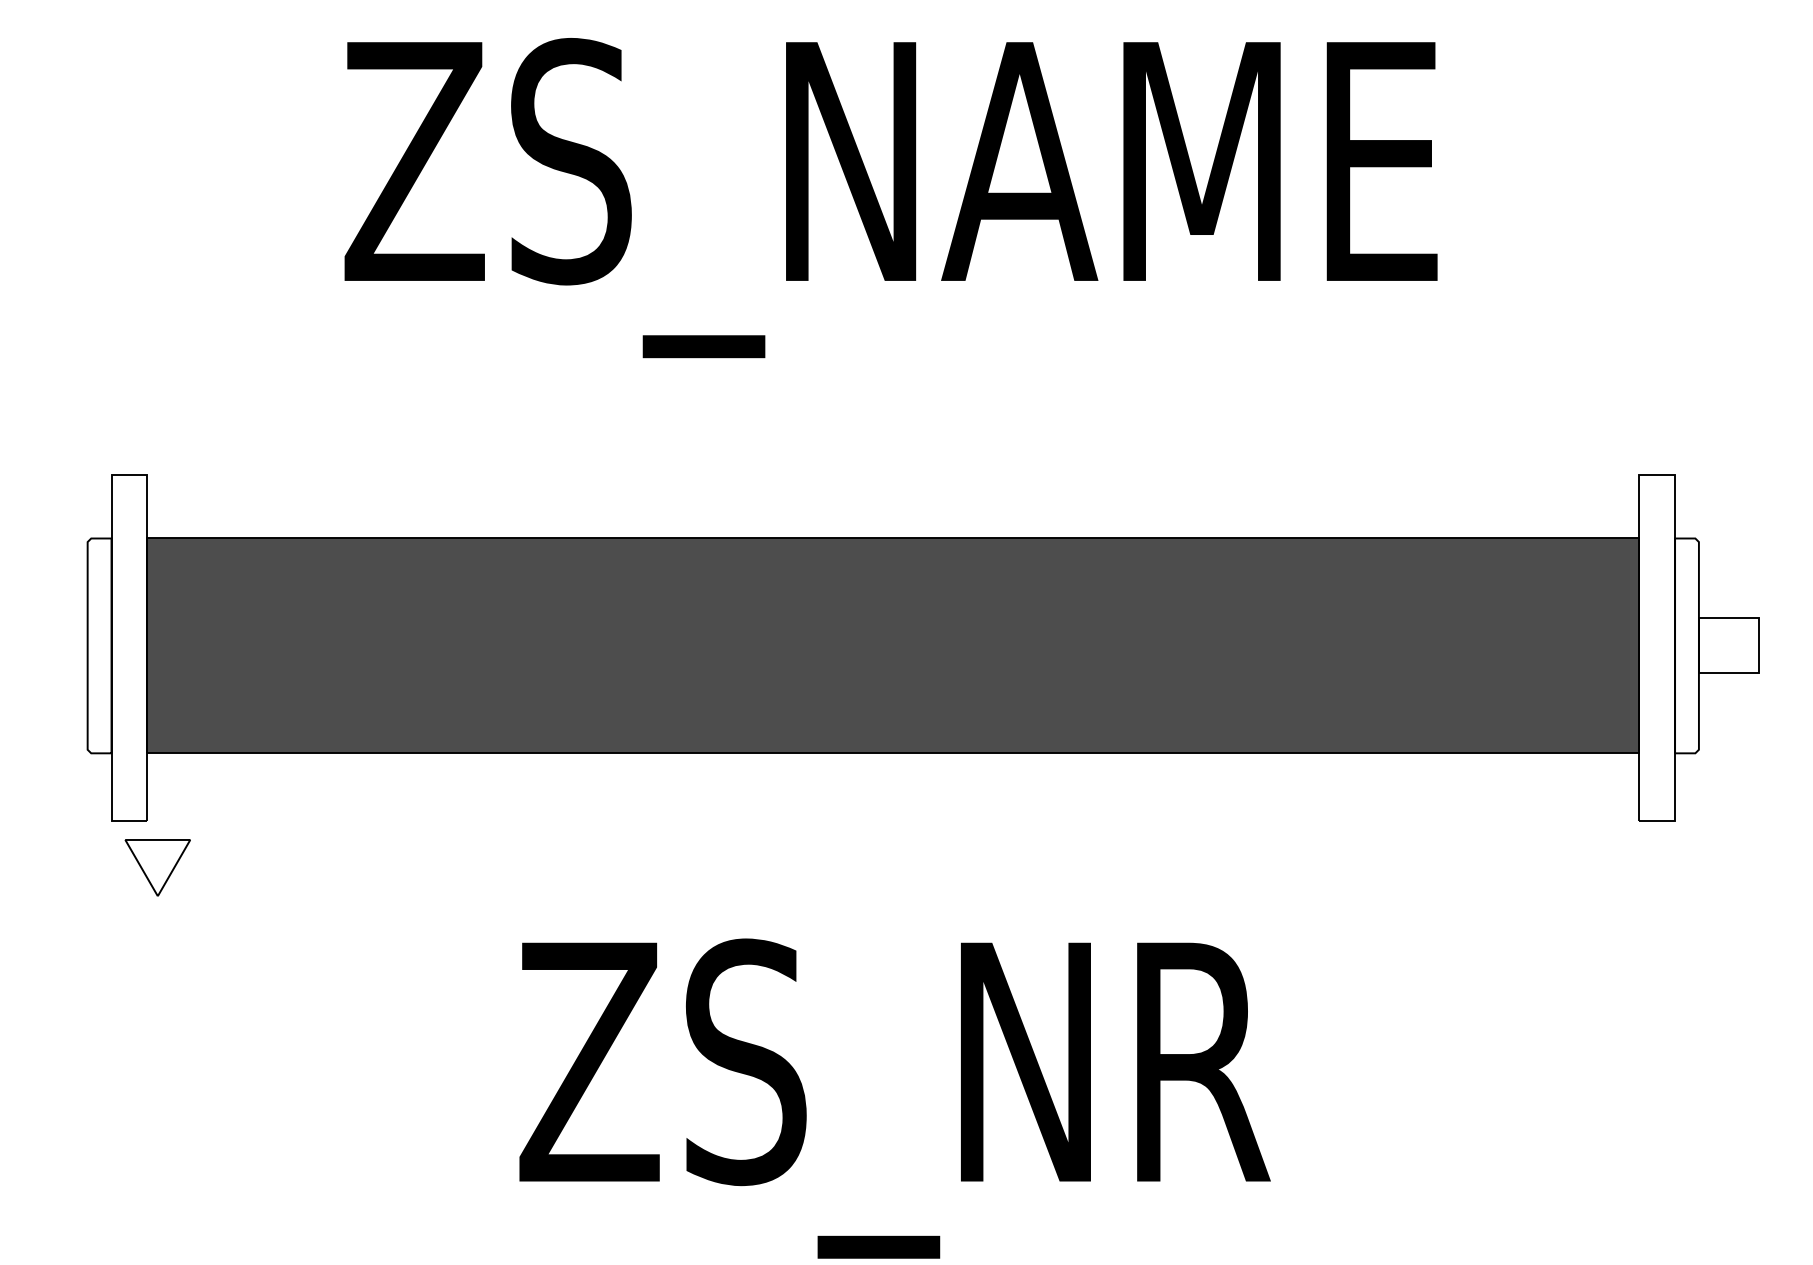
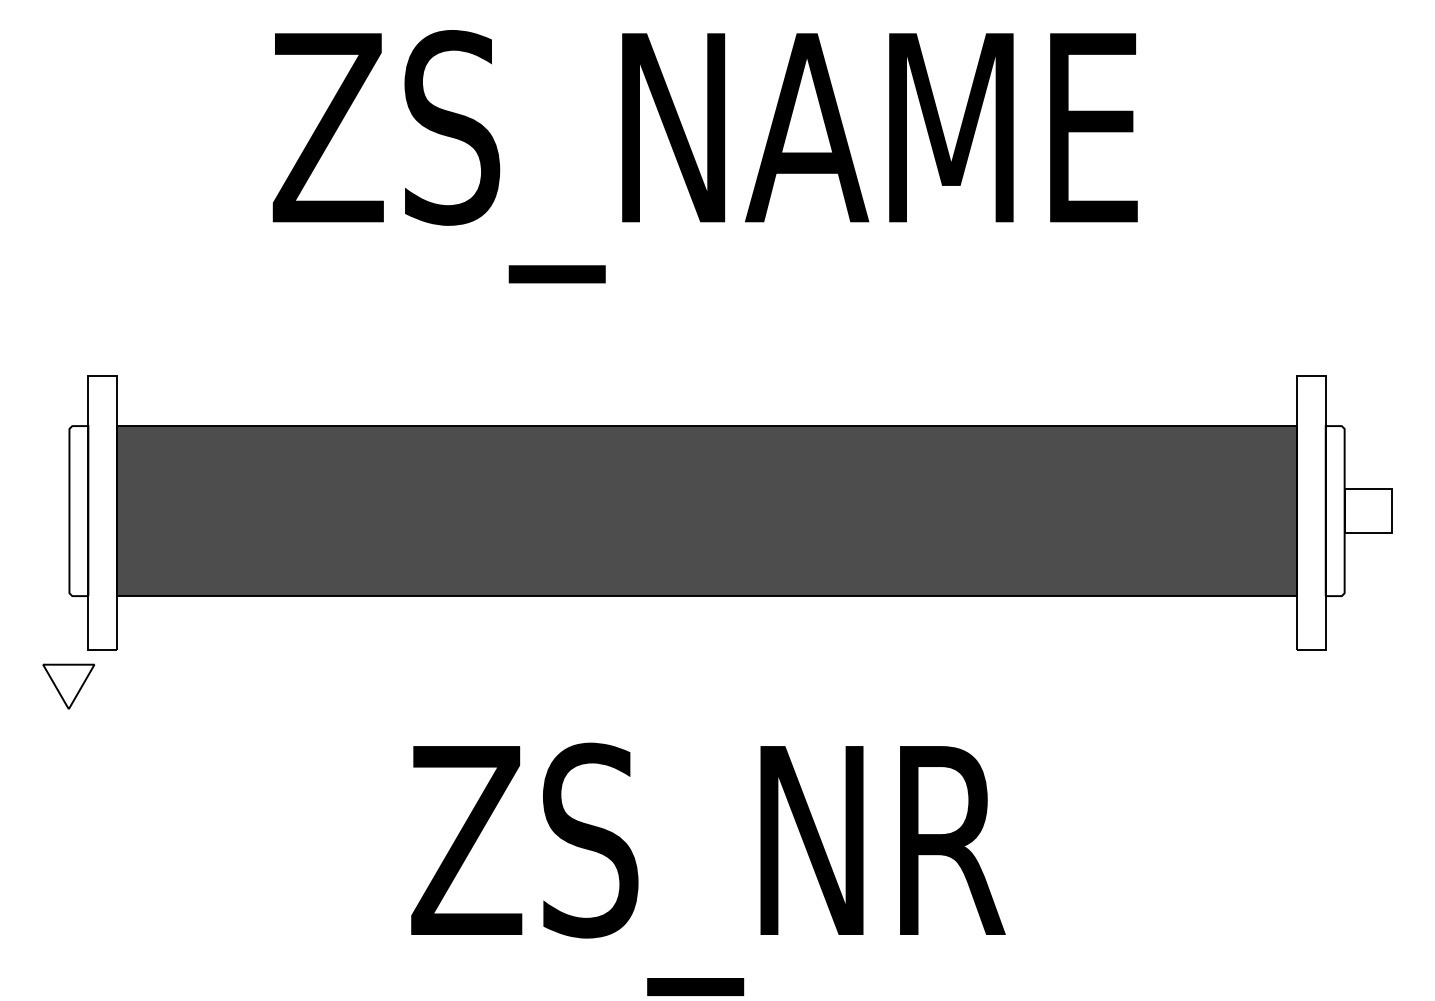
part: (157, 867) -> (68, 686), moved

